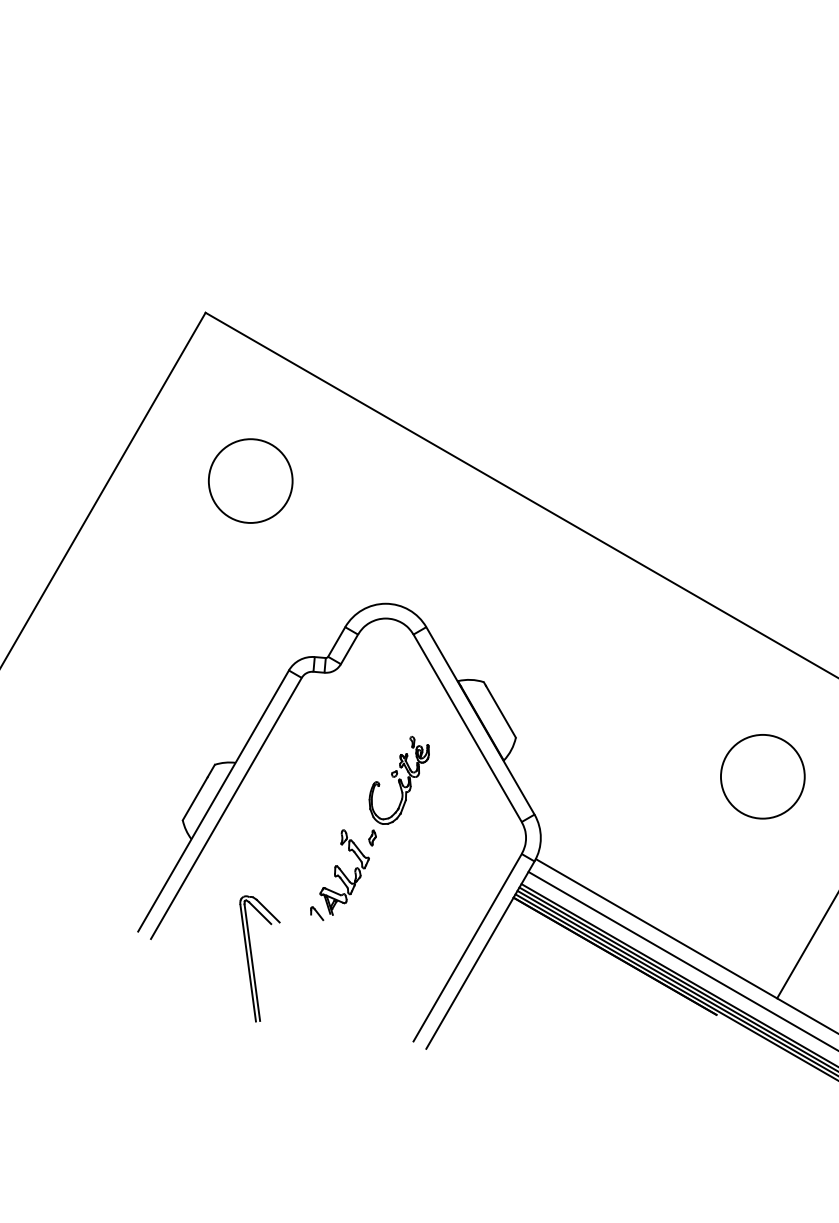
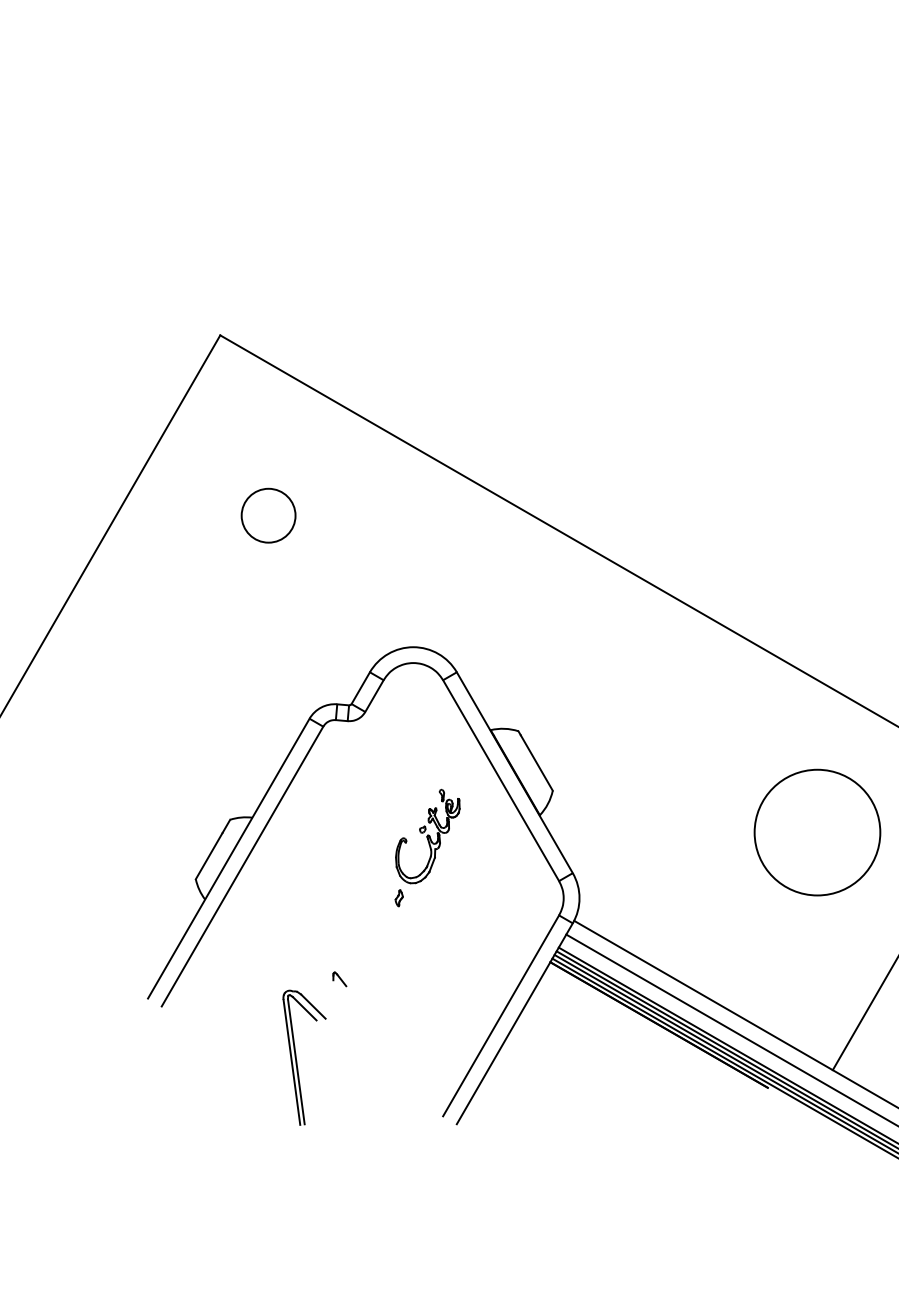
circle: (250, 480) -> (268, 515), size x0.6
circle: (762, 776) -> (817, 832), size x1.4
part: (344, 871) -> (369, 934), removed
part: (253, 961) -> (297, 1060), moved

